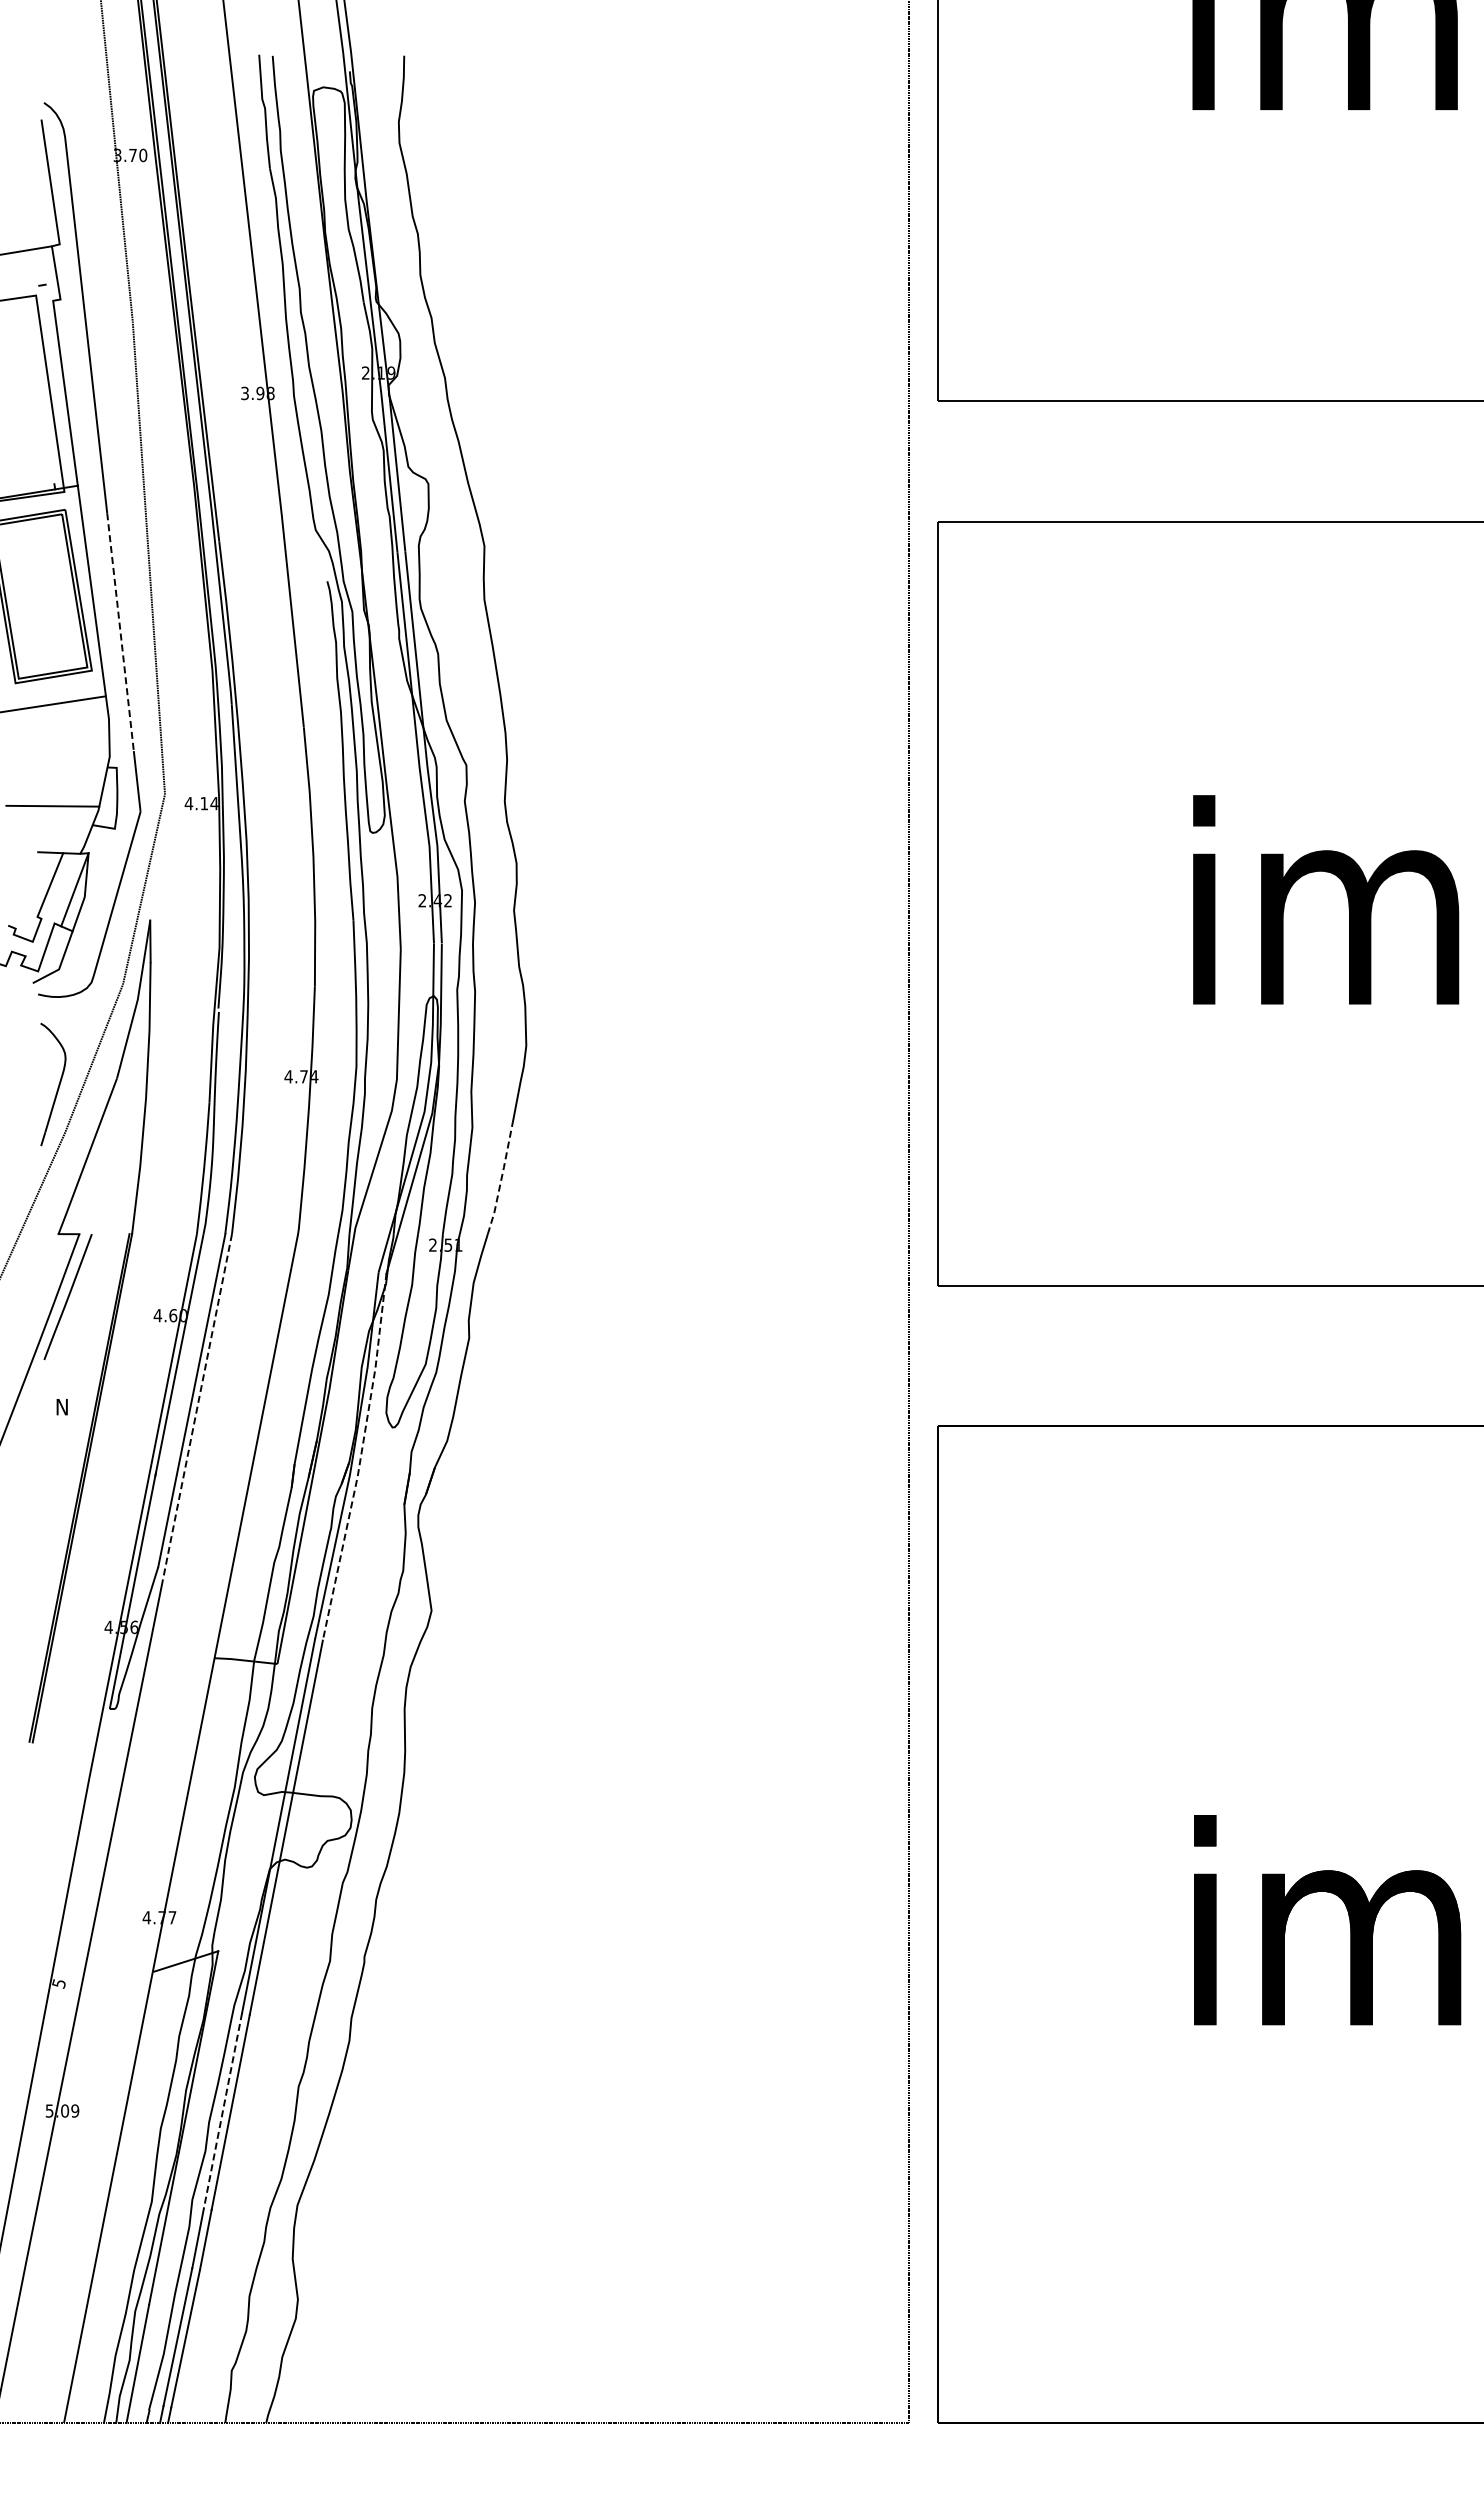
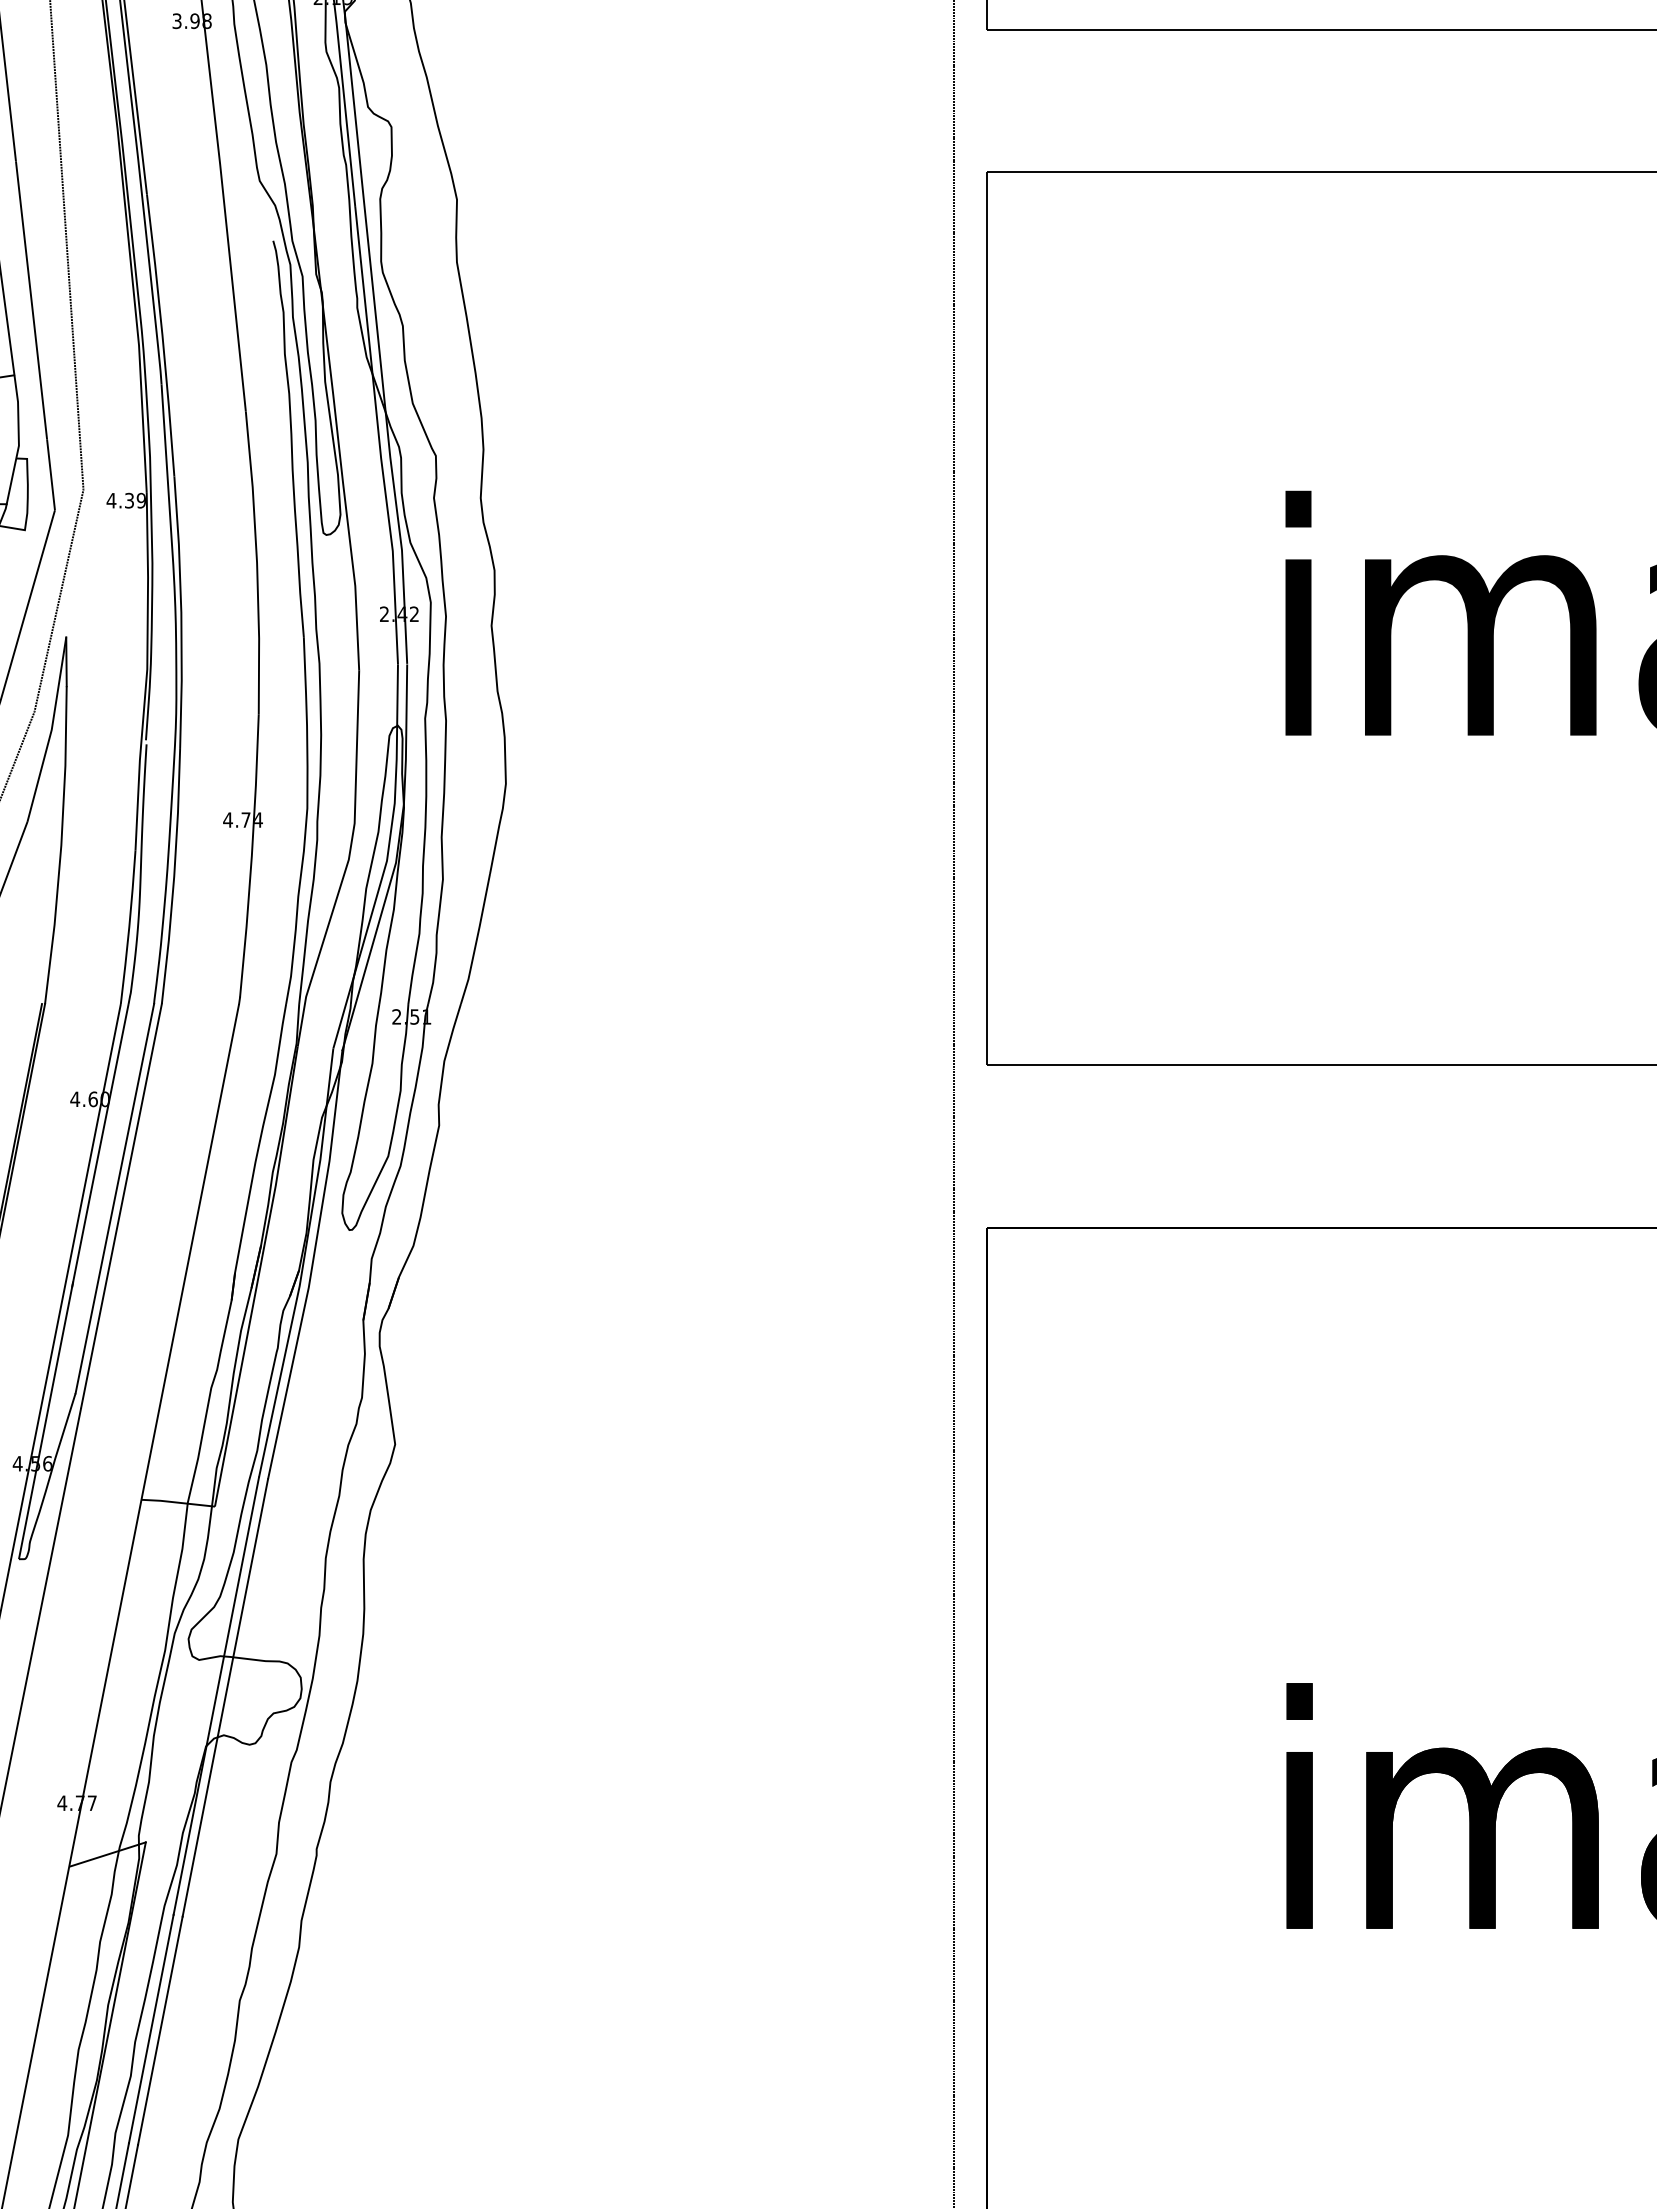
line: (120, 632) -> (31, 300), dashed -> solid
text: (209, 803) -> (135, 500), 4.14 -> 4.39
line: (501, 1179) -> (476, 940), dashed -> solid
line: (197, 1407) -> (121, 1206), dashed -> solid
line: (360, 1458) -> (312, 1266), dashed -> solid
line: (222, 2110) -> (150, 2028), dashed -> solid

